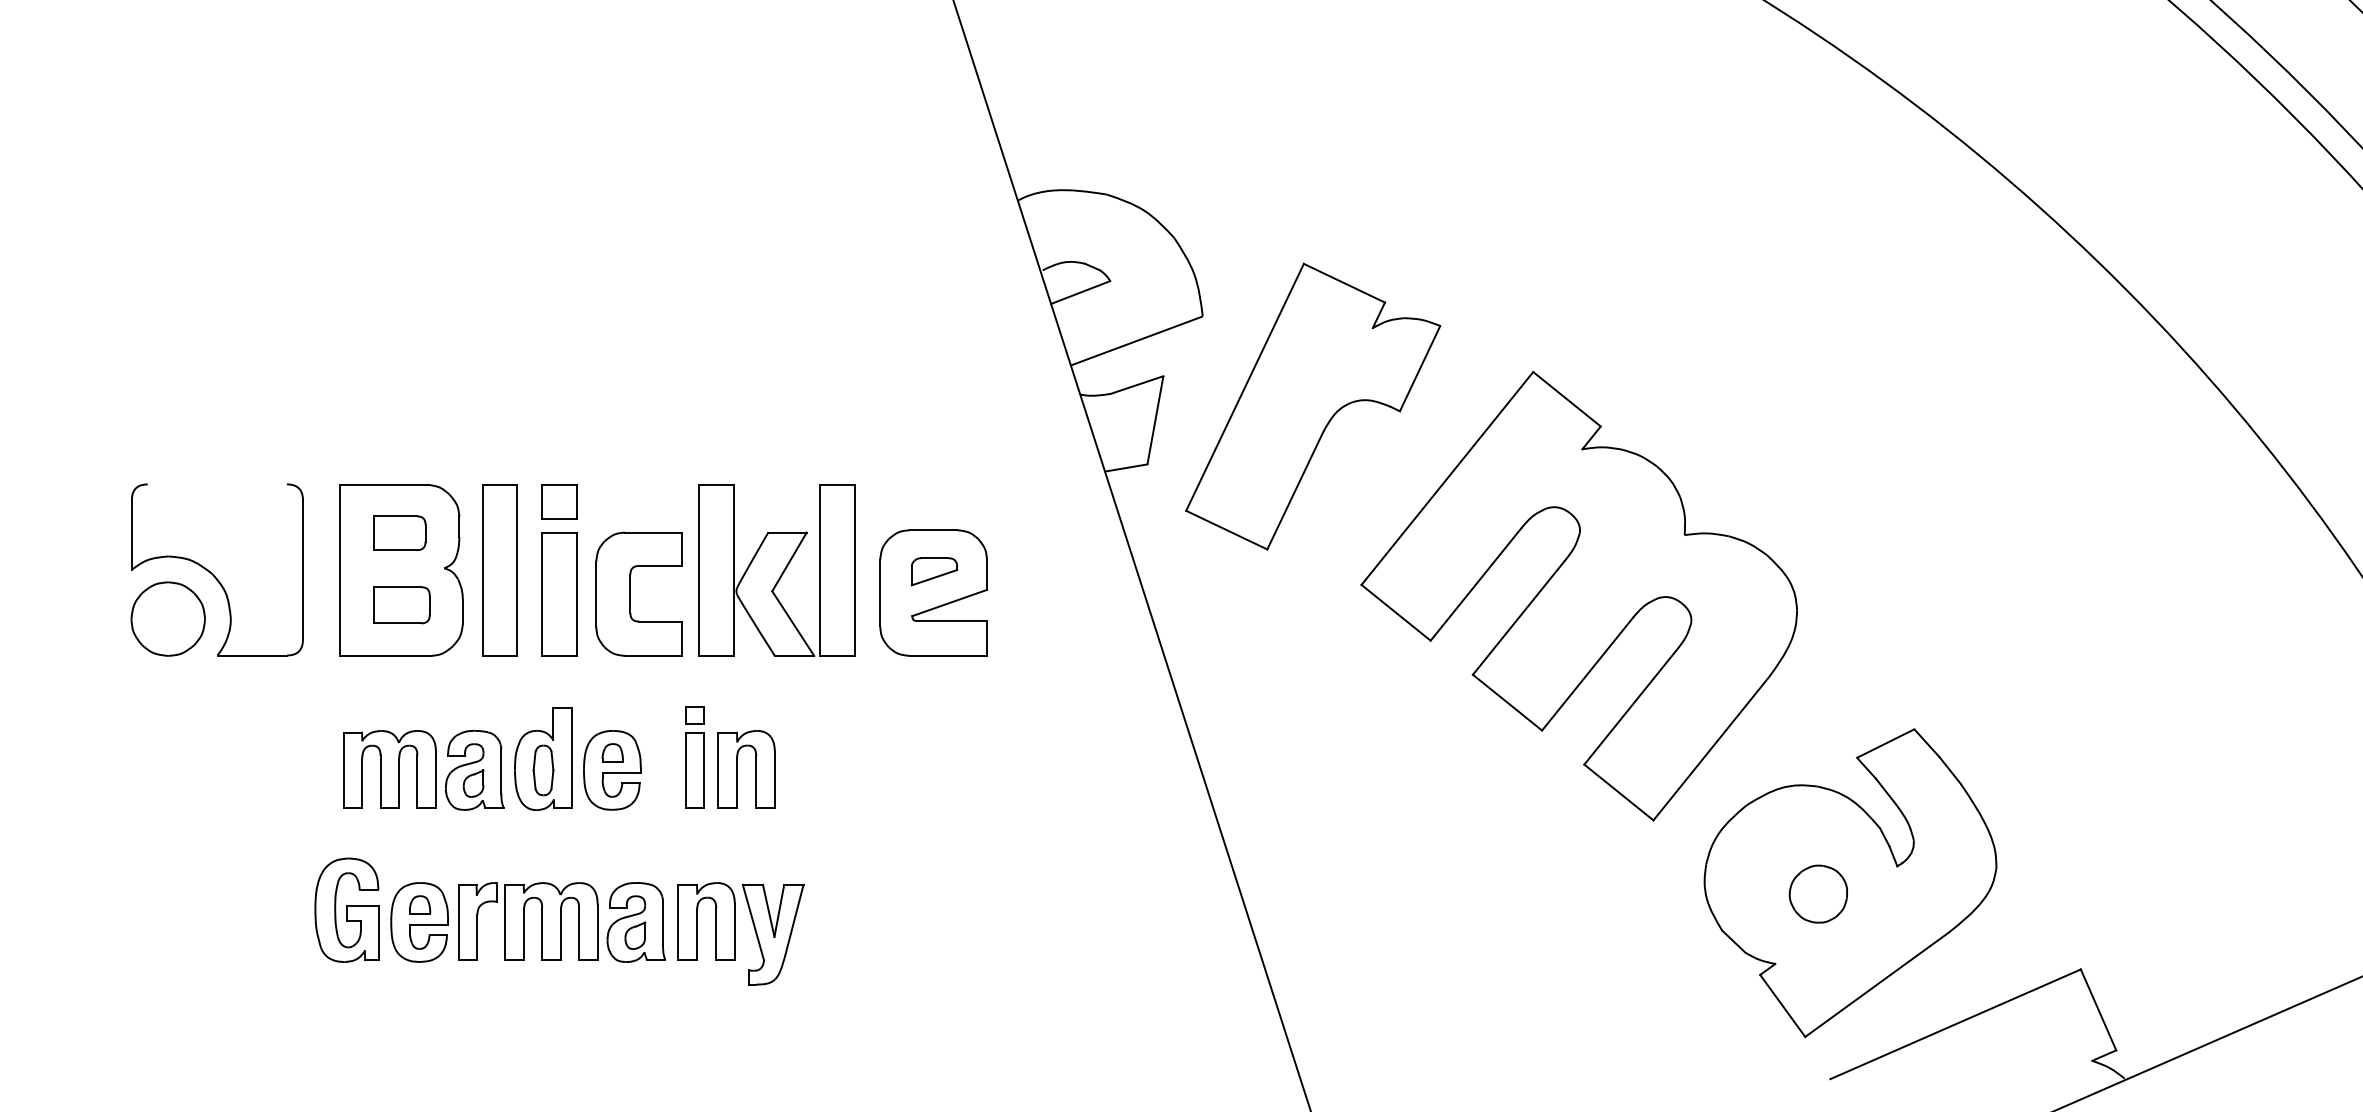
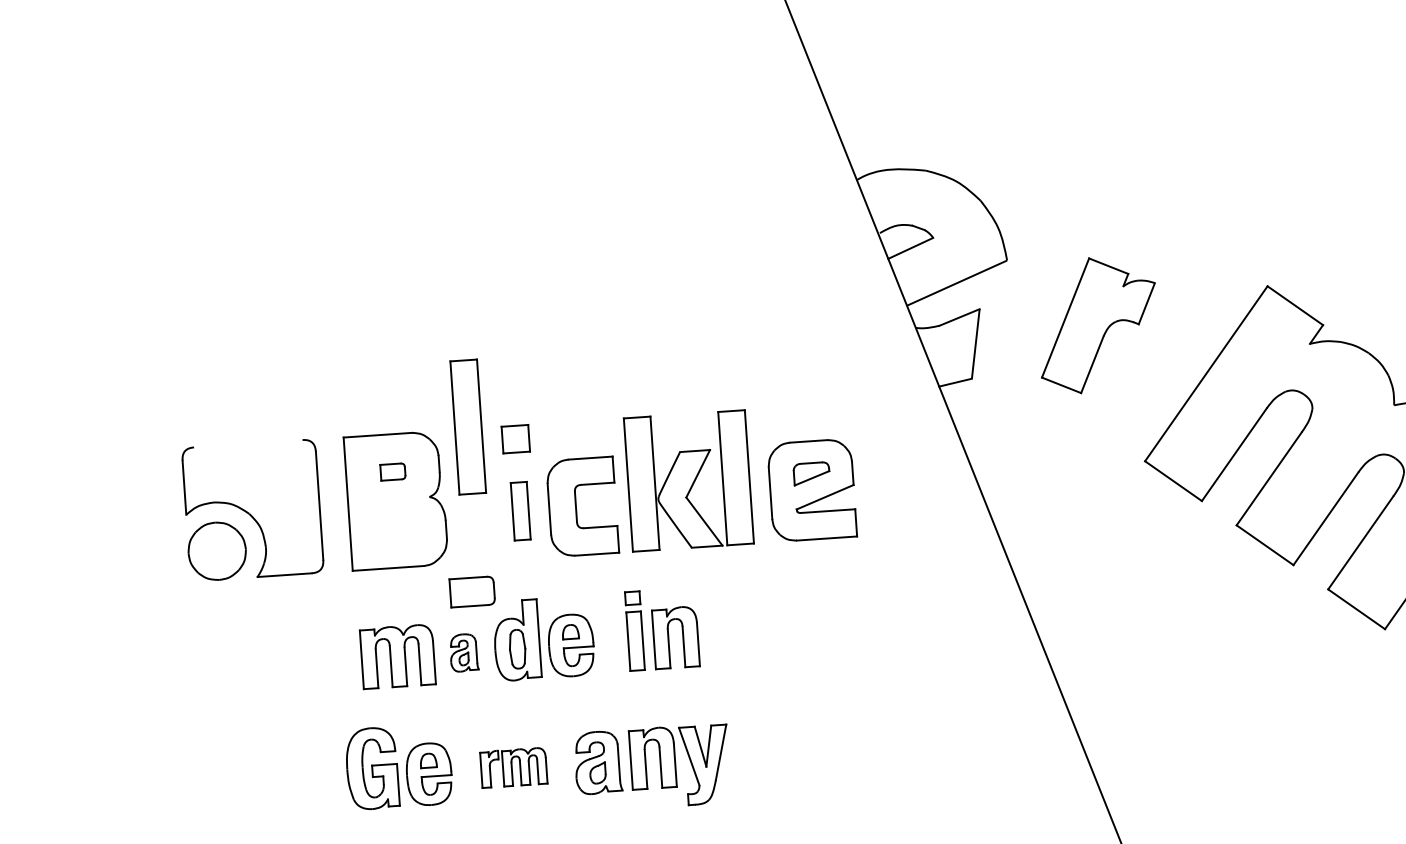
part: (1313, 406) -> (1098, 324), size x0.6
part: (399, 532) -> (392, 471), size x0.6
part: (499, 570) -> (468, 427), moved
part: (559, 594) -> (520, 511), size x0.6
part: (401, 605) -> (472, 592), moved
part: (474, 770) -> (463, 652), size x0.6
part: (528, 921) -> (513, 767), size x0.6

